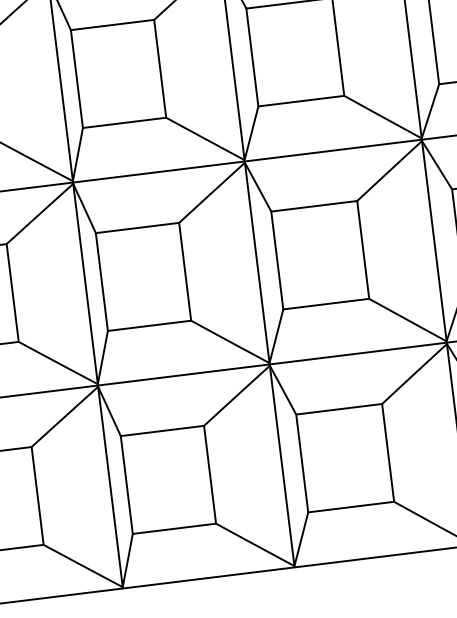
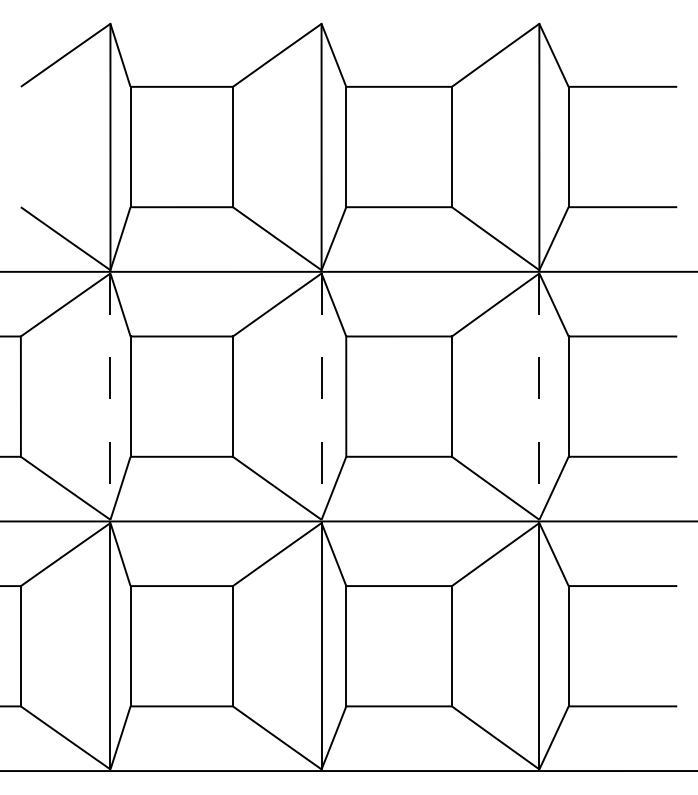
line: (434, 241) -> (539, 397), solid -> dashed
line: (257, 263) -> (321, 397), solid -> dashed
line: (85, 284) -> (110, 397), solid -> dashed

